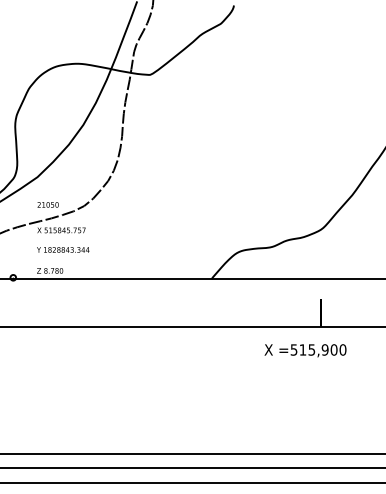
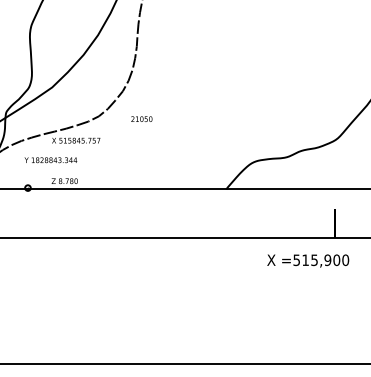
text: (47, 204) -> (141, 118), moved
text: (63, 249) -> (51, 159), moved
text: (305, 350) -> (308, 260), moved

